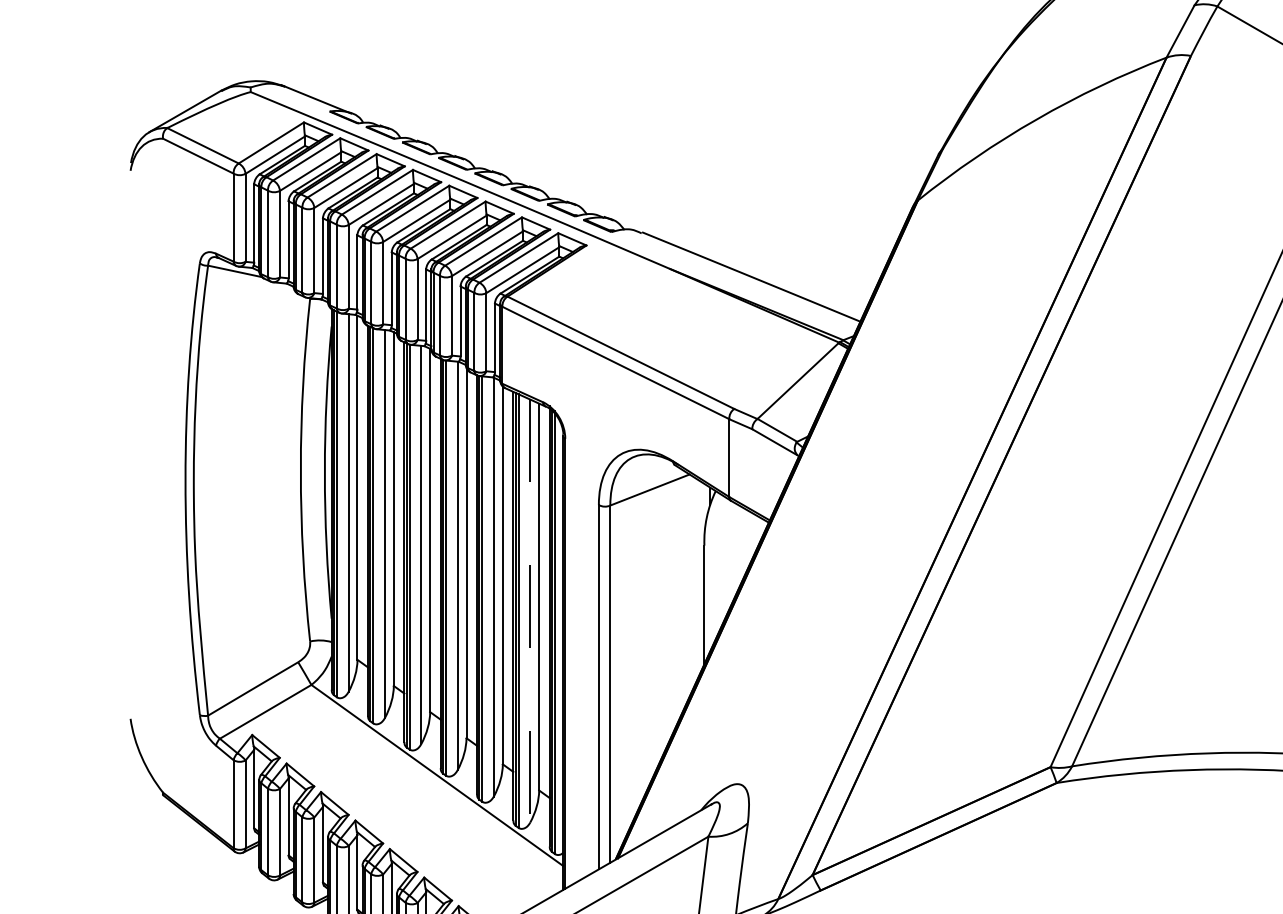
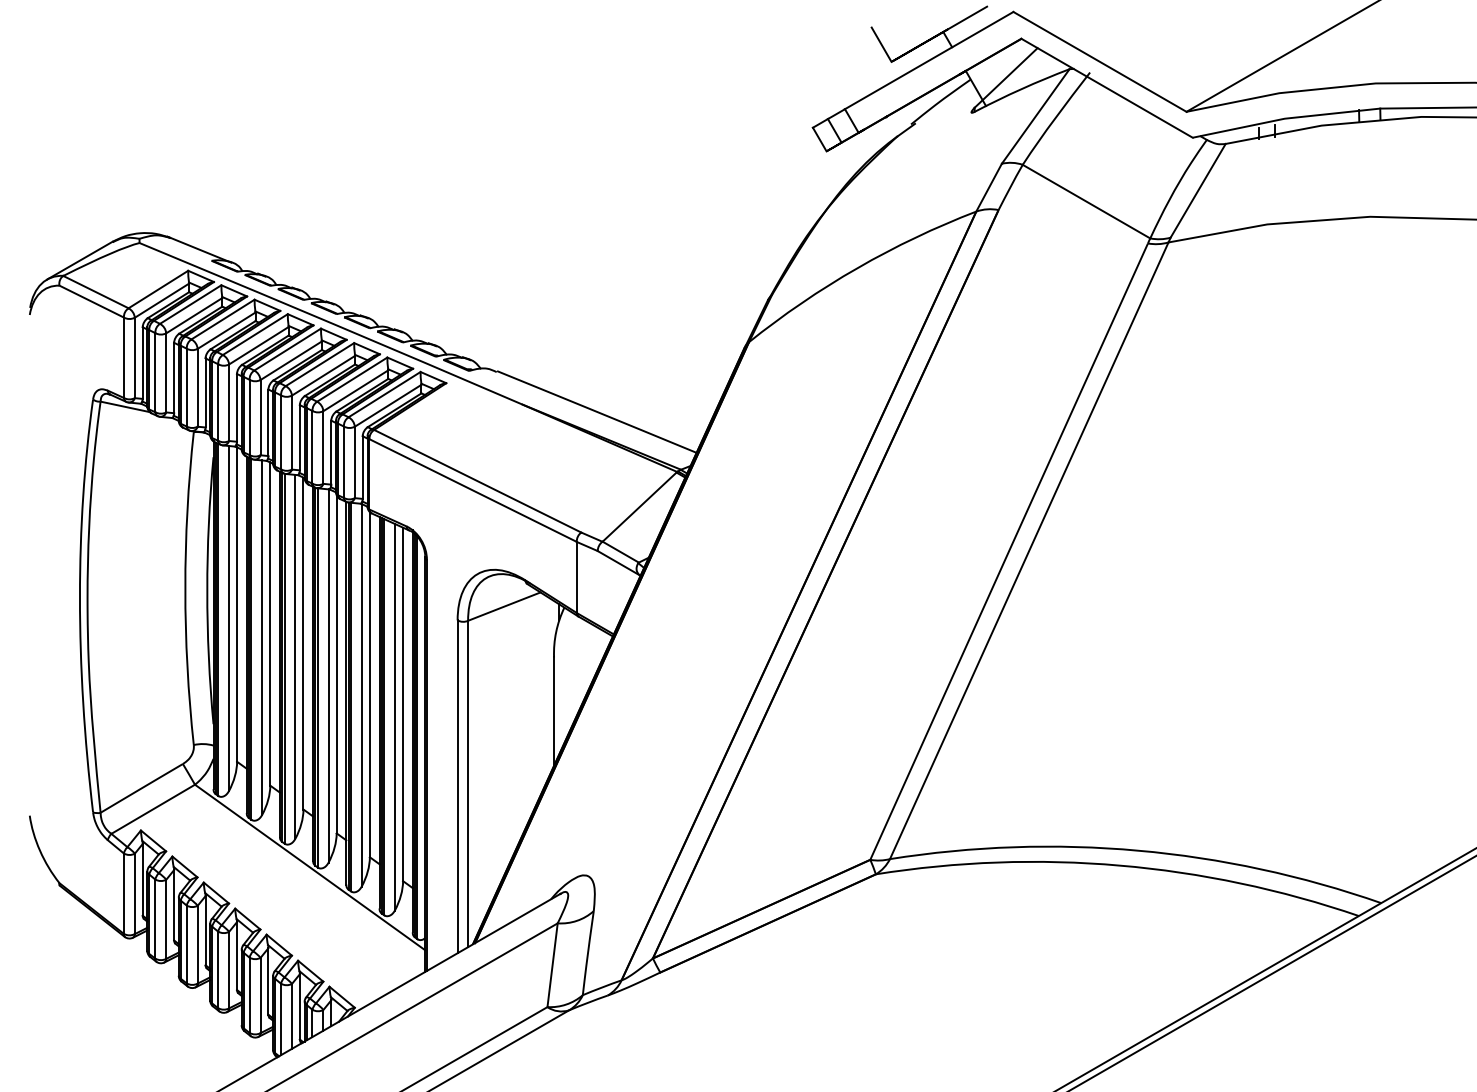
line: (529, 611) -> (394, 717), dashed -> solid

